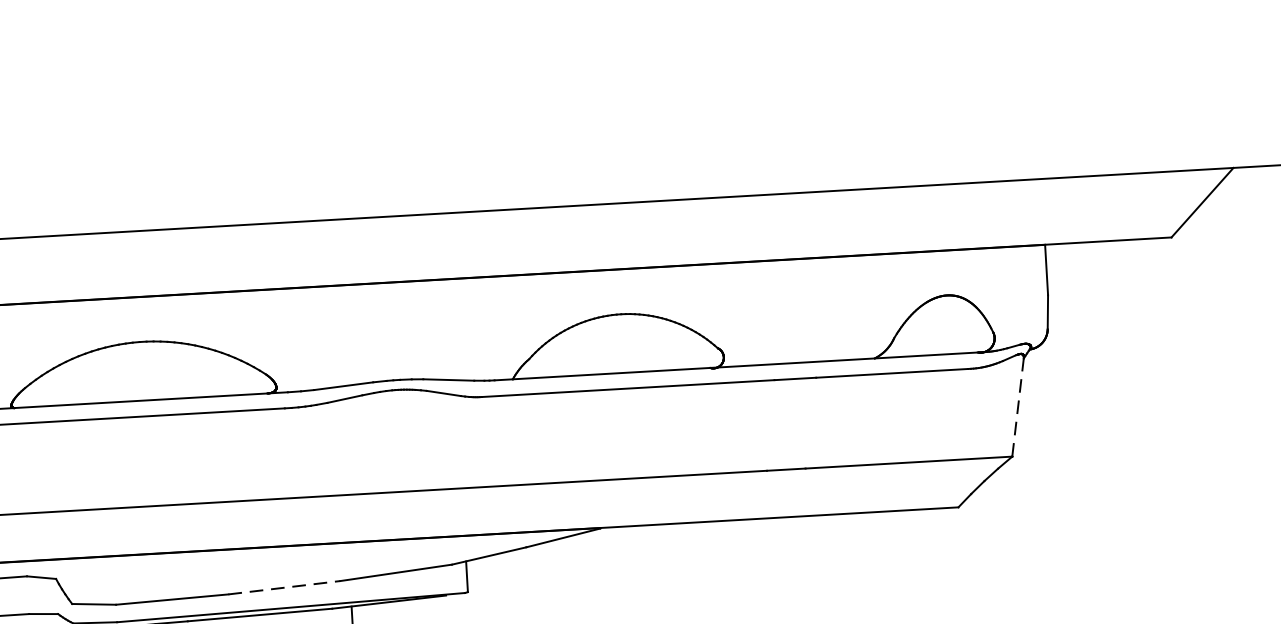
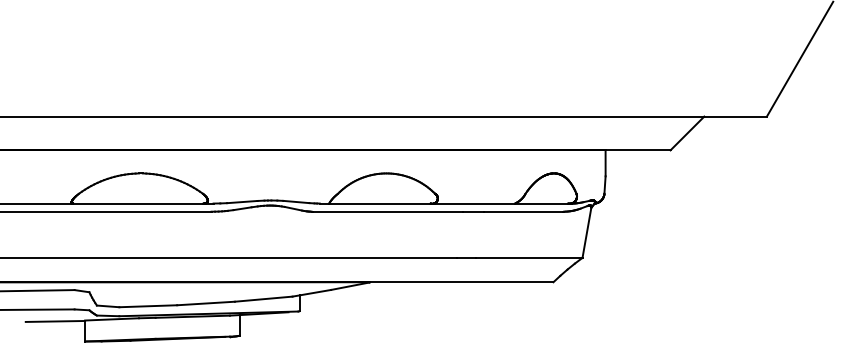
line: (1017, 406) -> (586, 232), dashed -> solid
line: (285, 587) -> (206, 303), dashed -> solid

